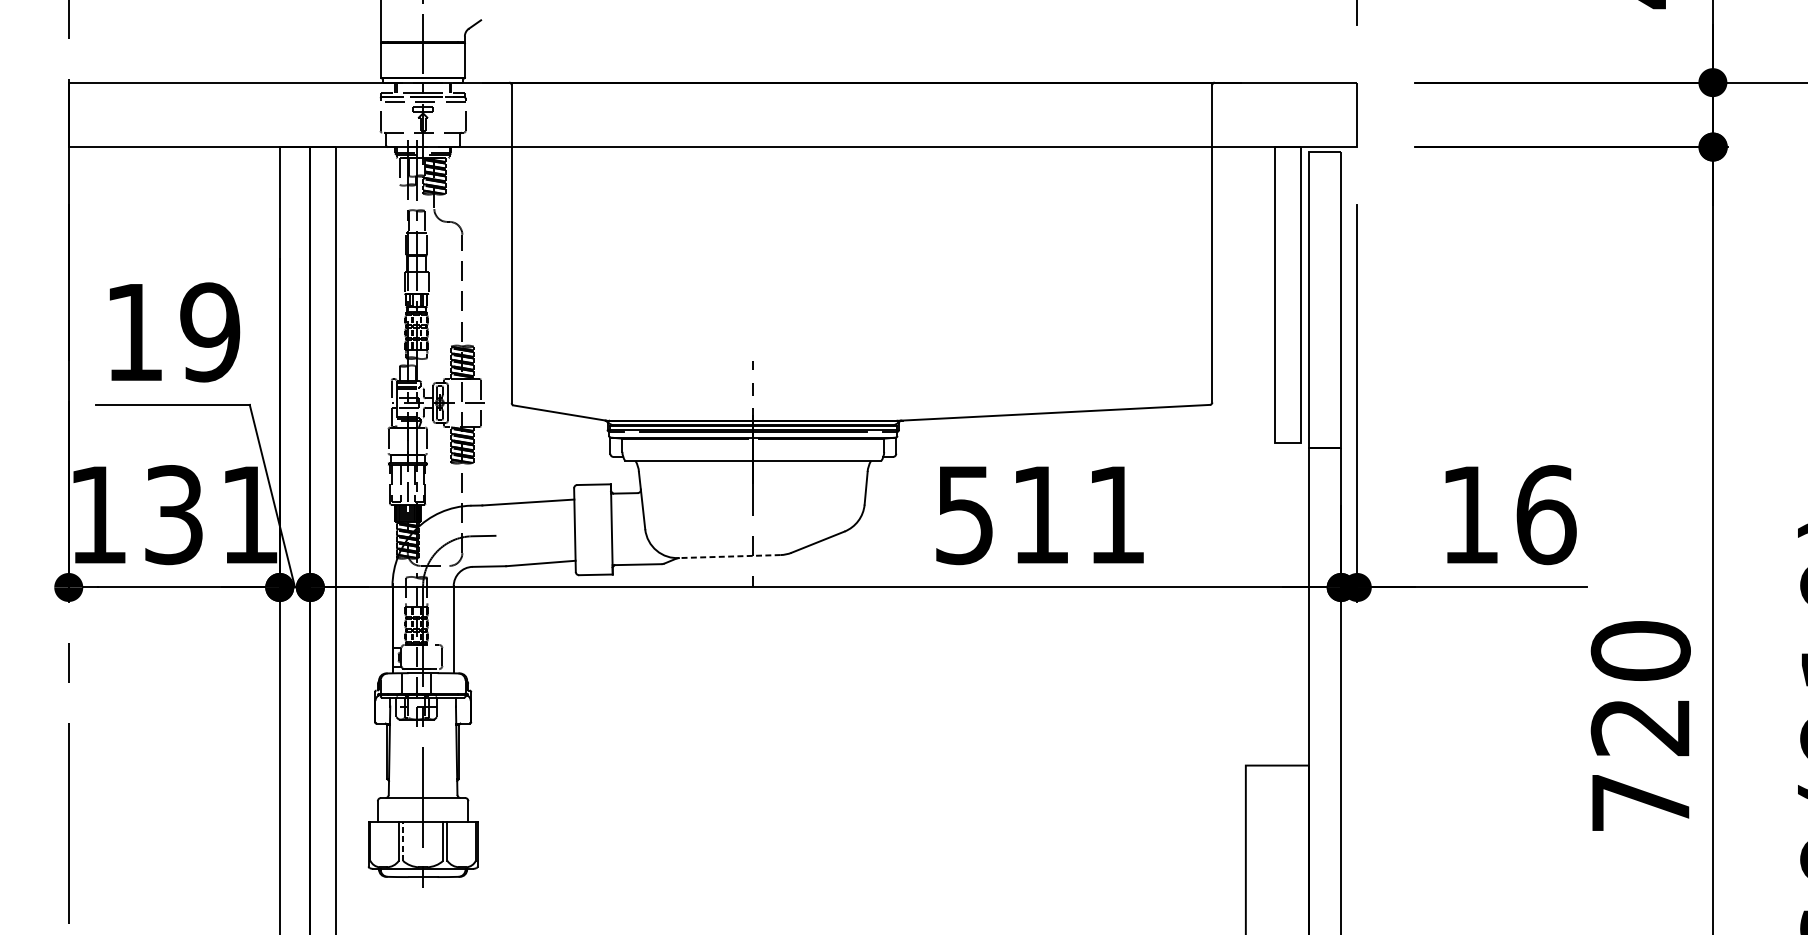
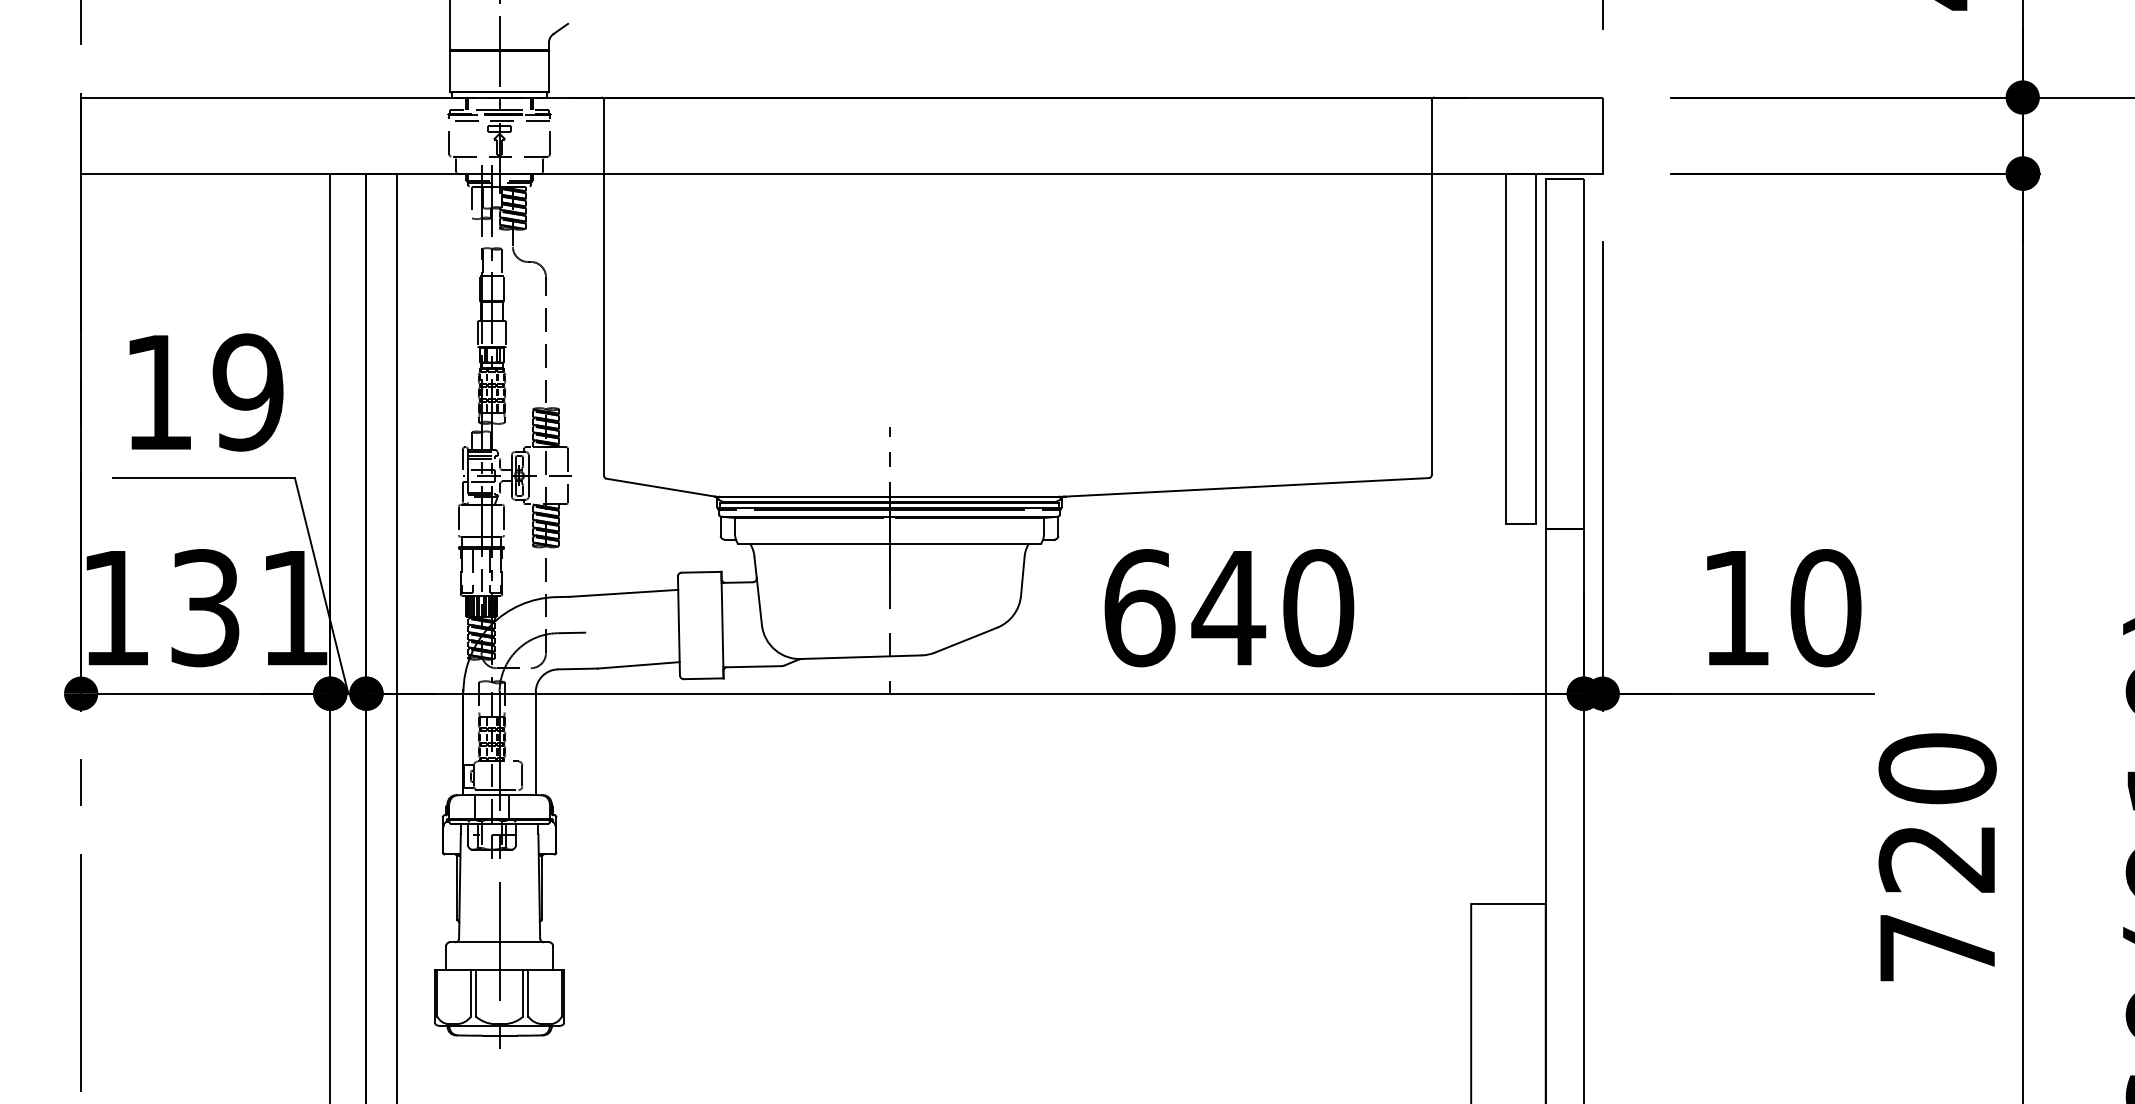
text: (1041, 515) -> (1229, 608), 511 -> 640
text: (1546, 515) -> (1826, 608), 16 -> 10
line: (729, 556) -> (861, 657), dashed -> solid
line: (402, 840) -> (475, 992), dashed -> solid

